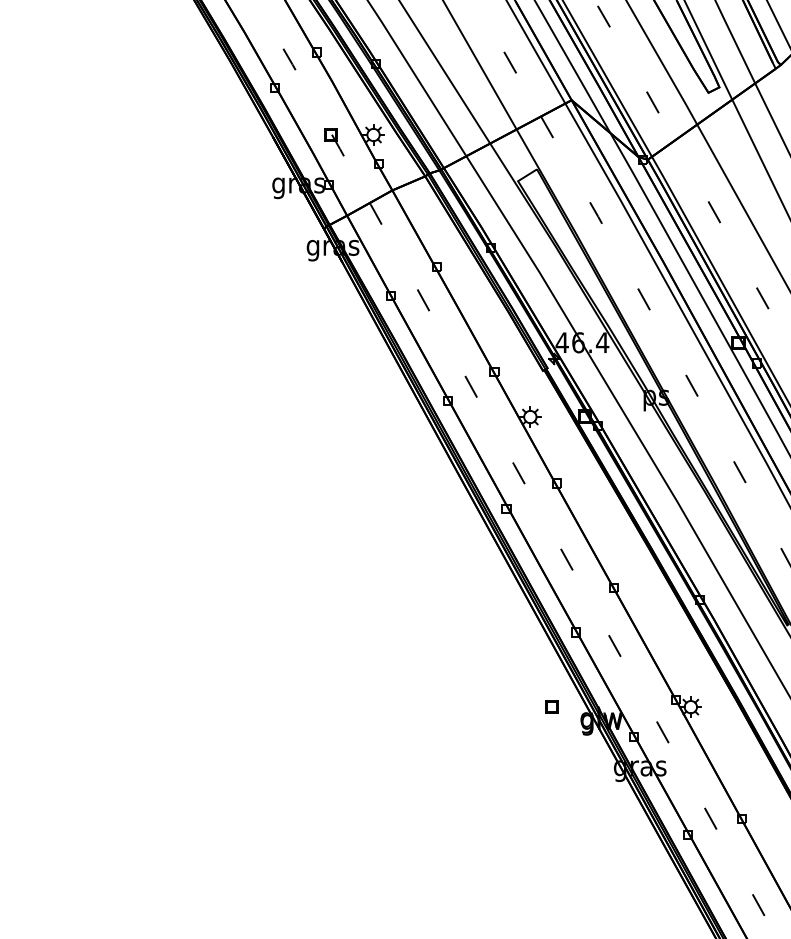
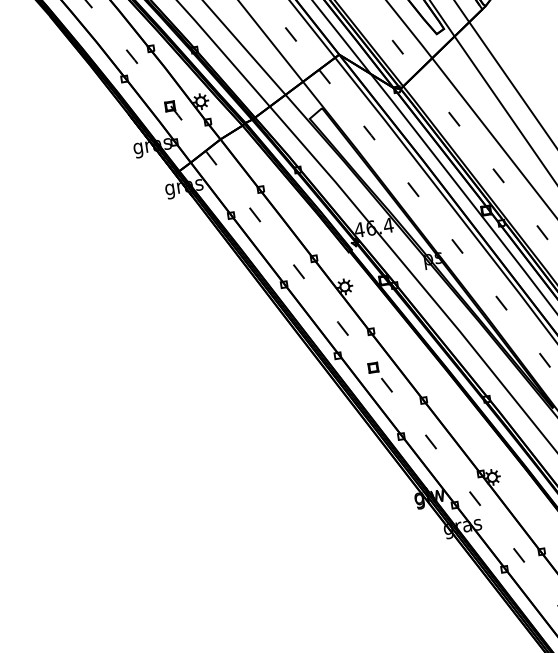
part: (551, 706) -> (372, 367), moved

